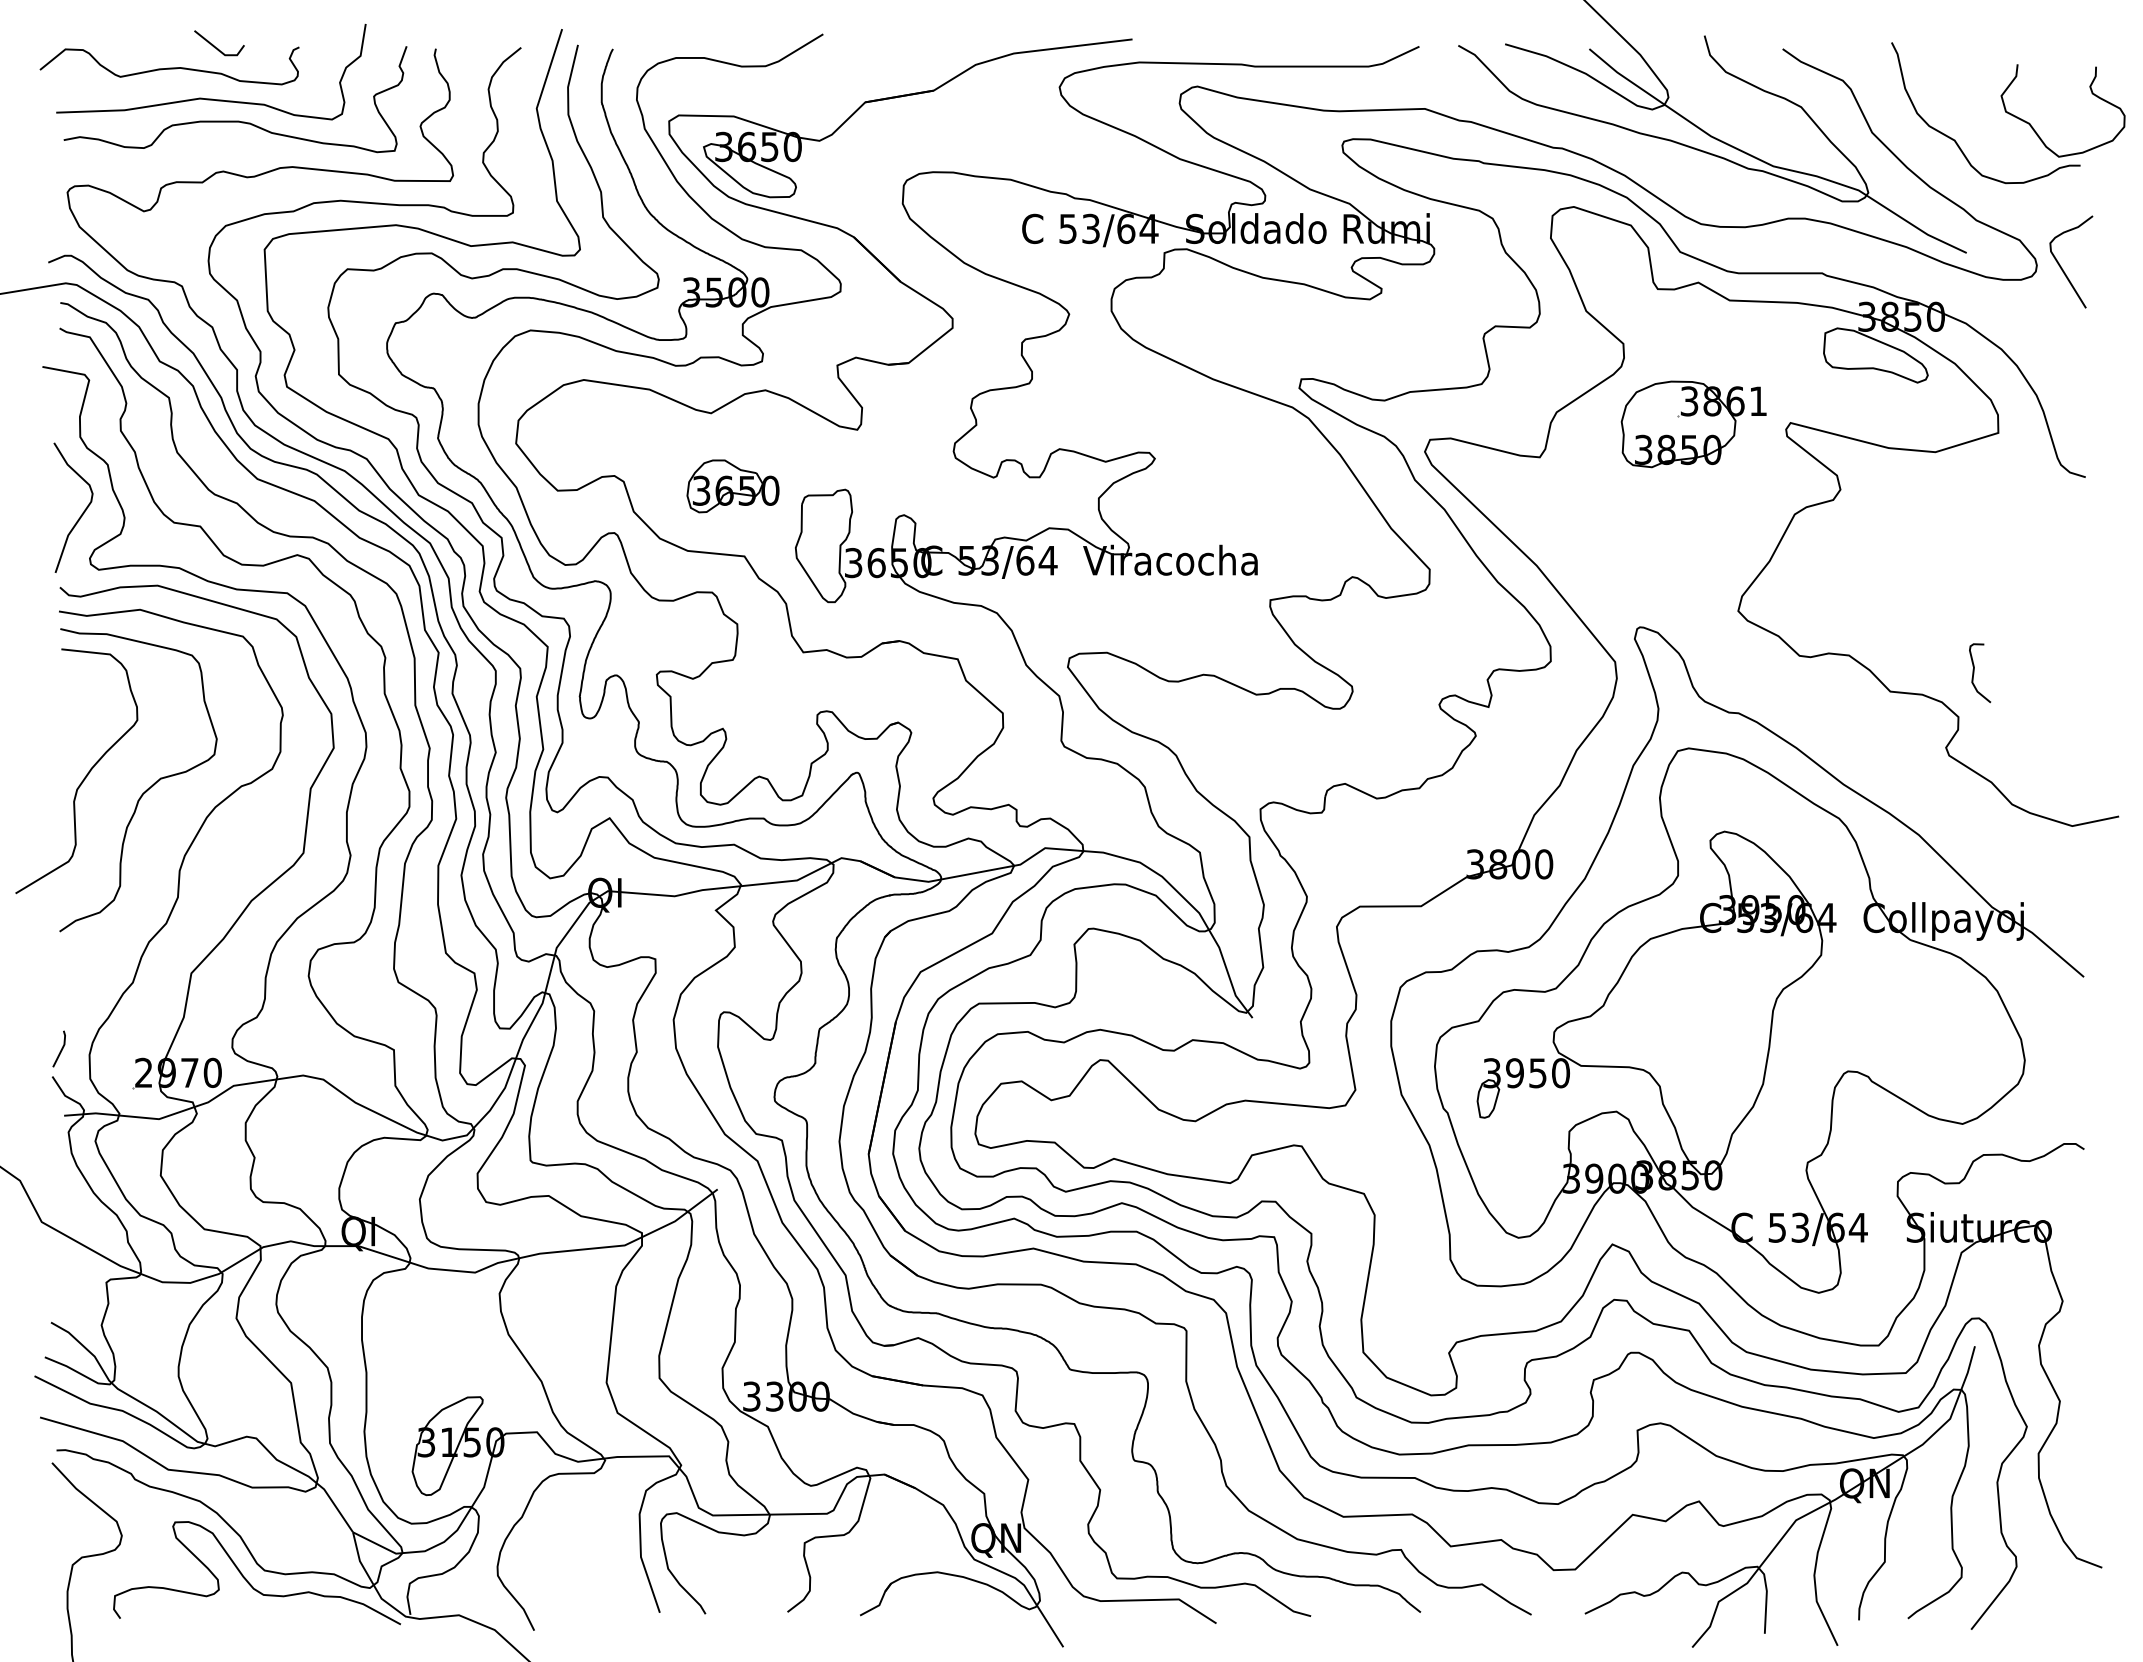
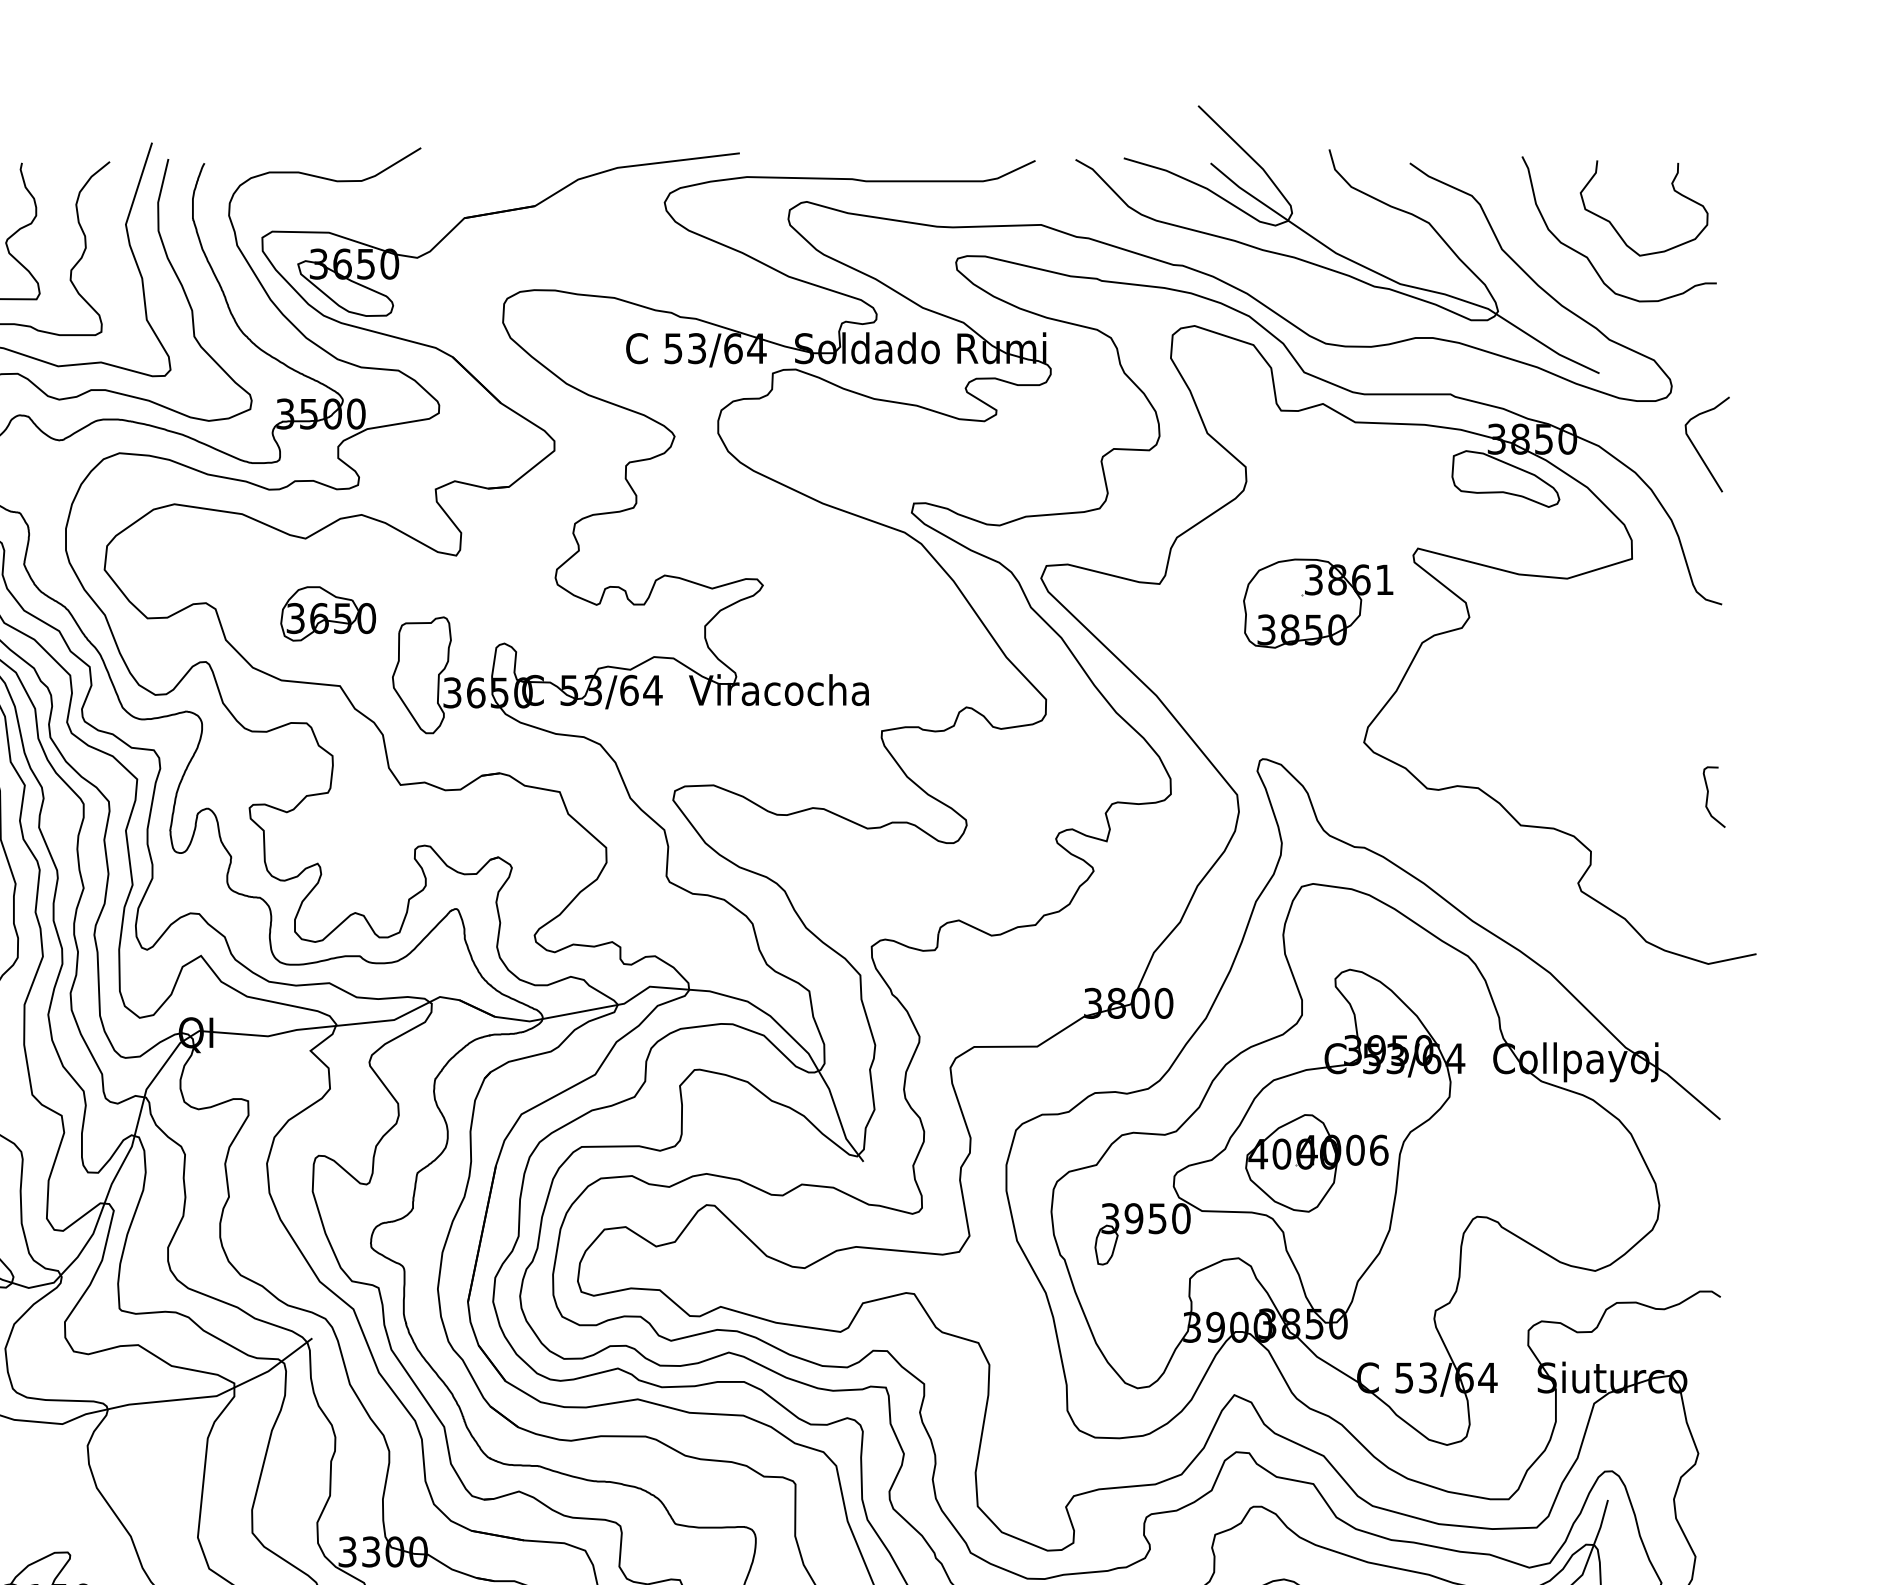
curve: (2036, 131) -> (1616, 229), moved
curve: (2061, 266) -> (1697, 449), moved
part: (1693, 424) -> (1317, 603), moved
curve: (1974, 673) -> (1708, 797), moved
part: (1692, 1019) -> (1316, 1163), added

